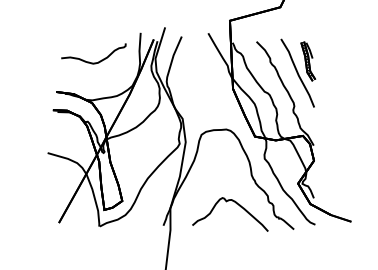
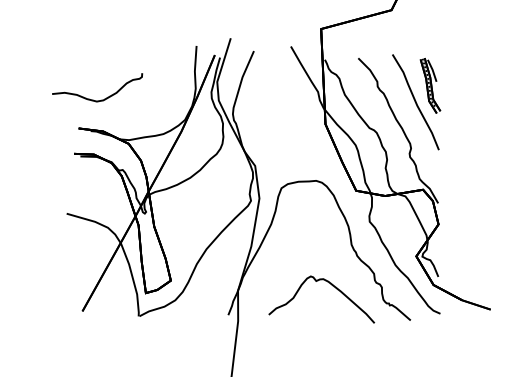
curve: (89, 61) -> (91, 98), moved

